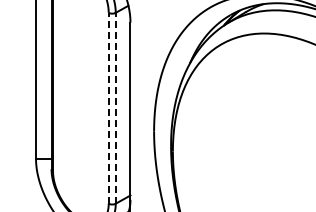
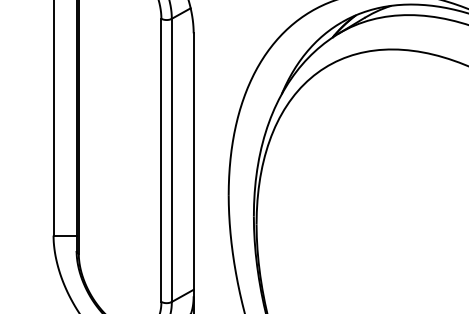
line: (108, 107) -> (161, 159), dashed -> solid
line: (115, 107) -> (171, 159), dashed -> solid

